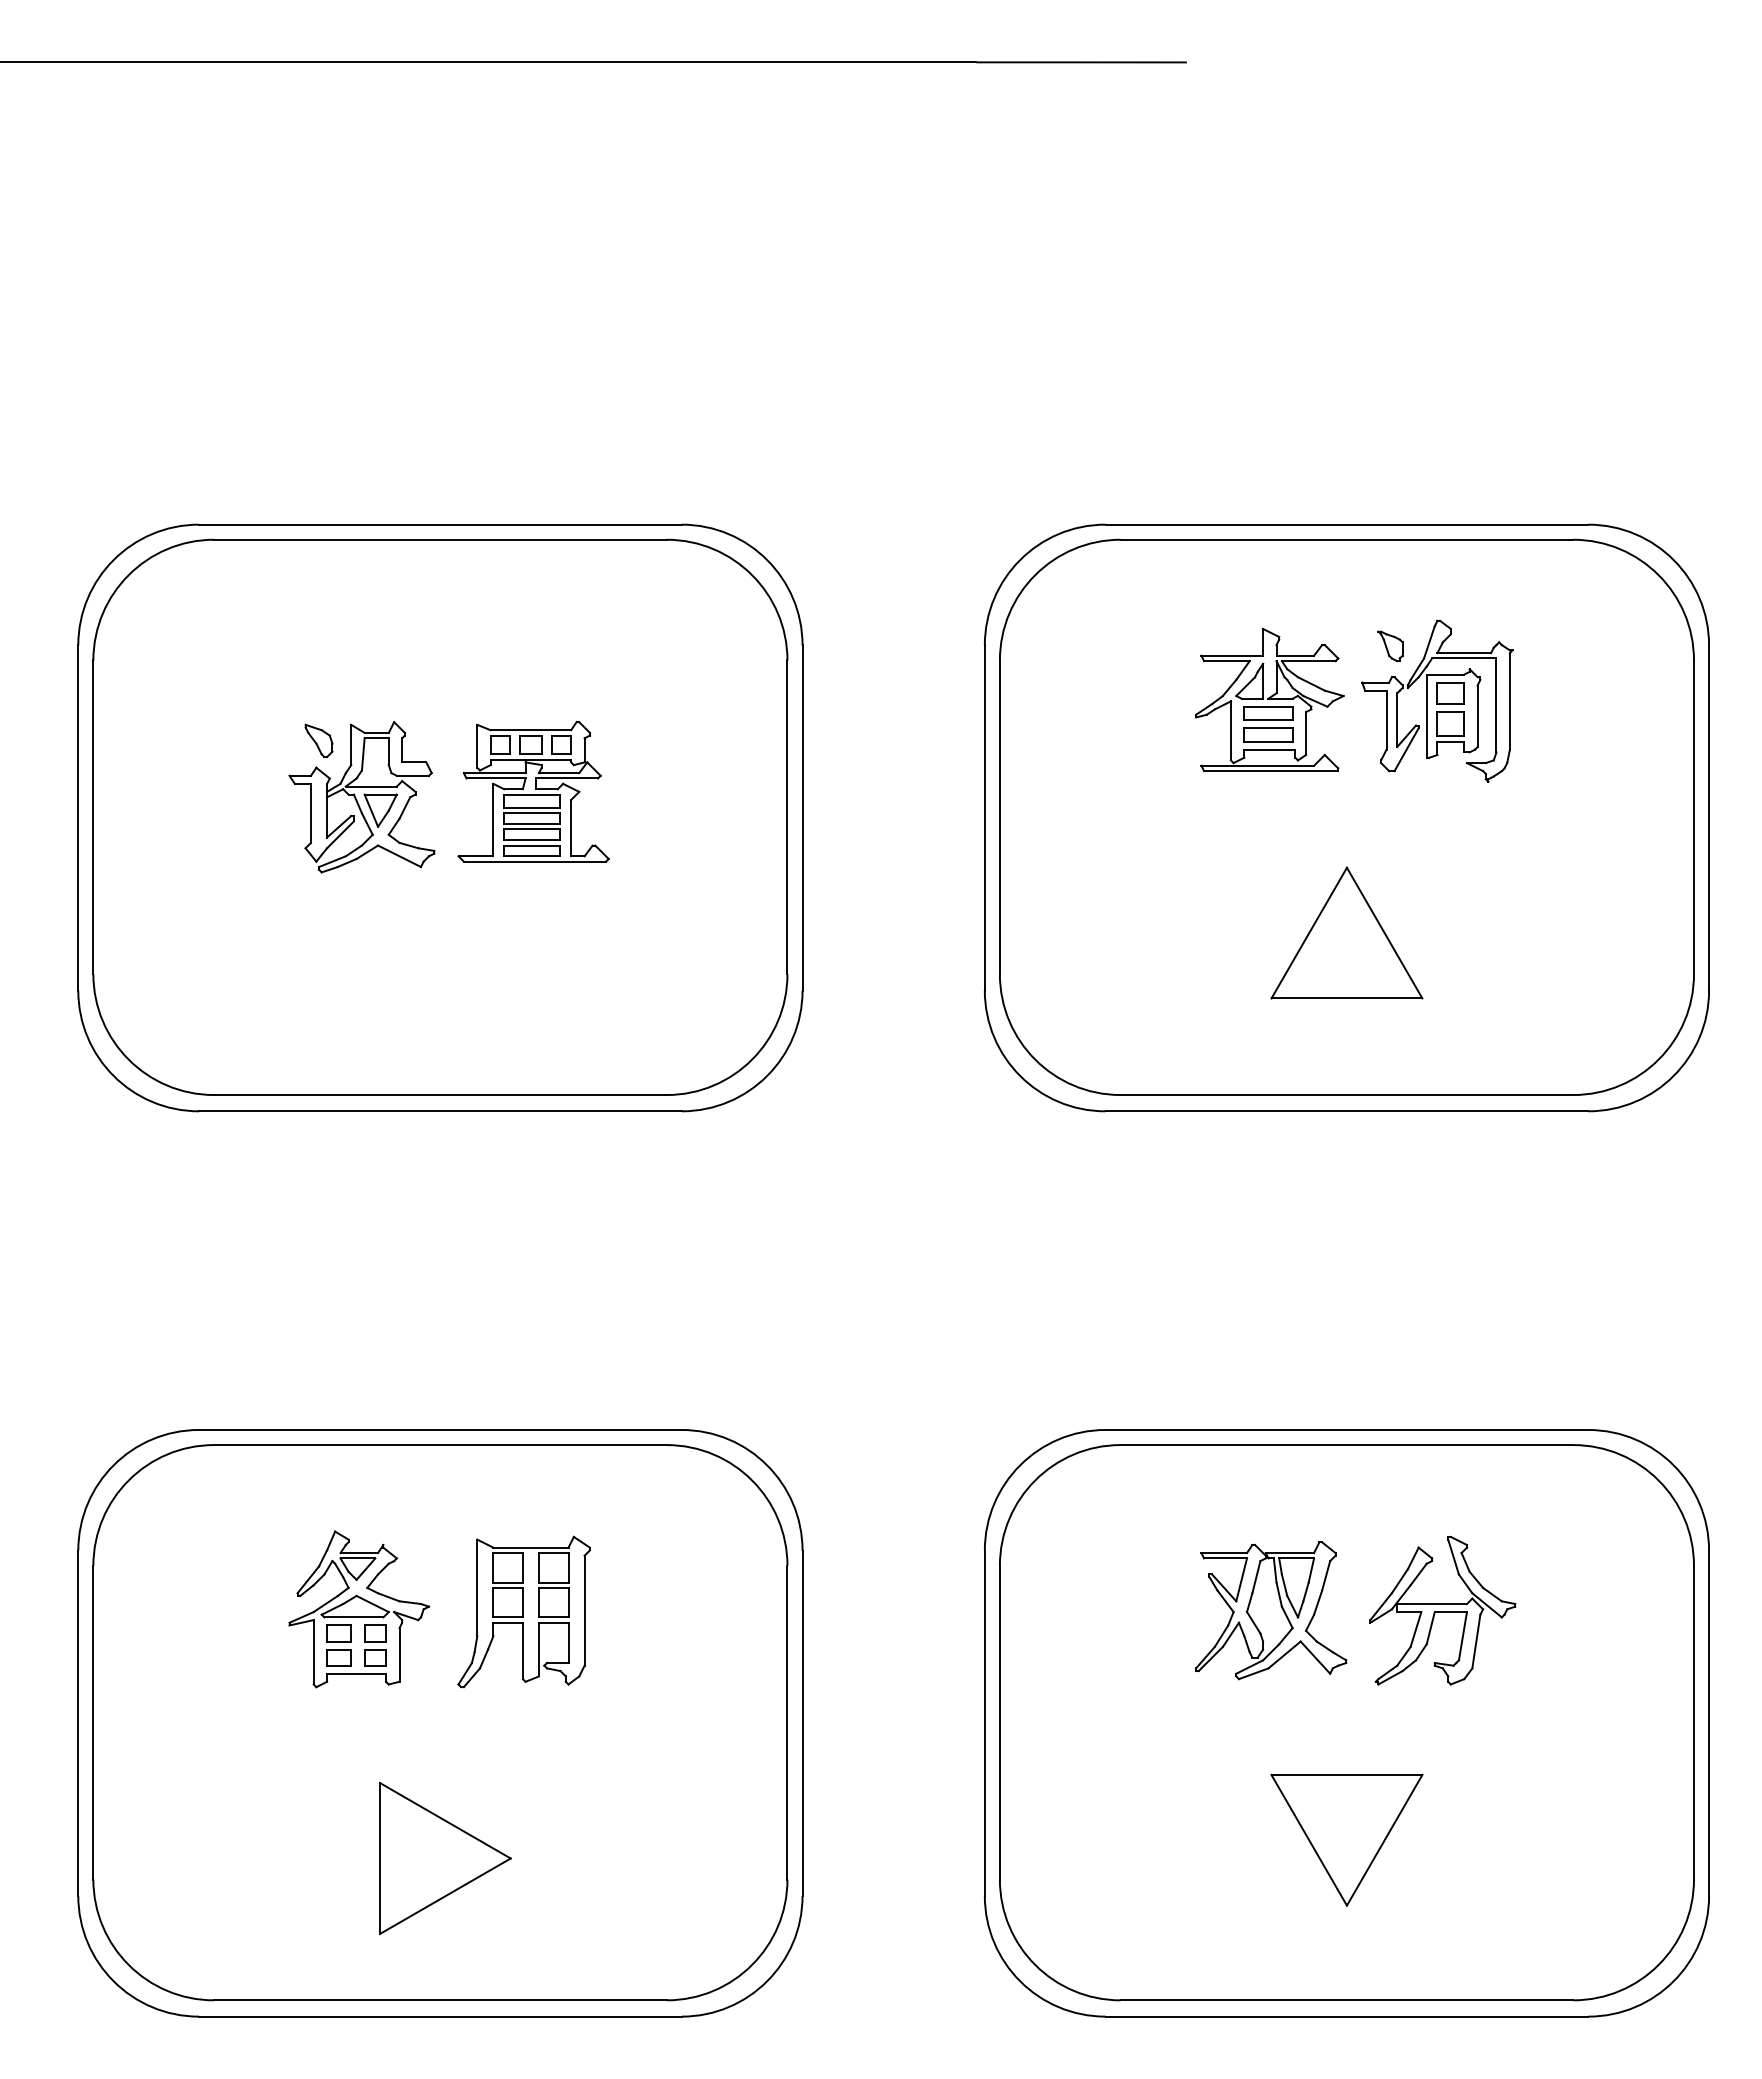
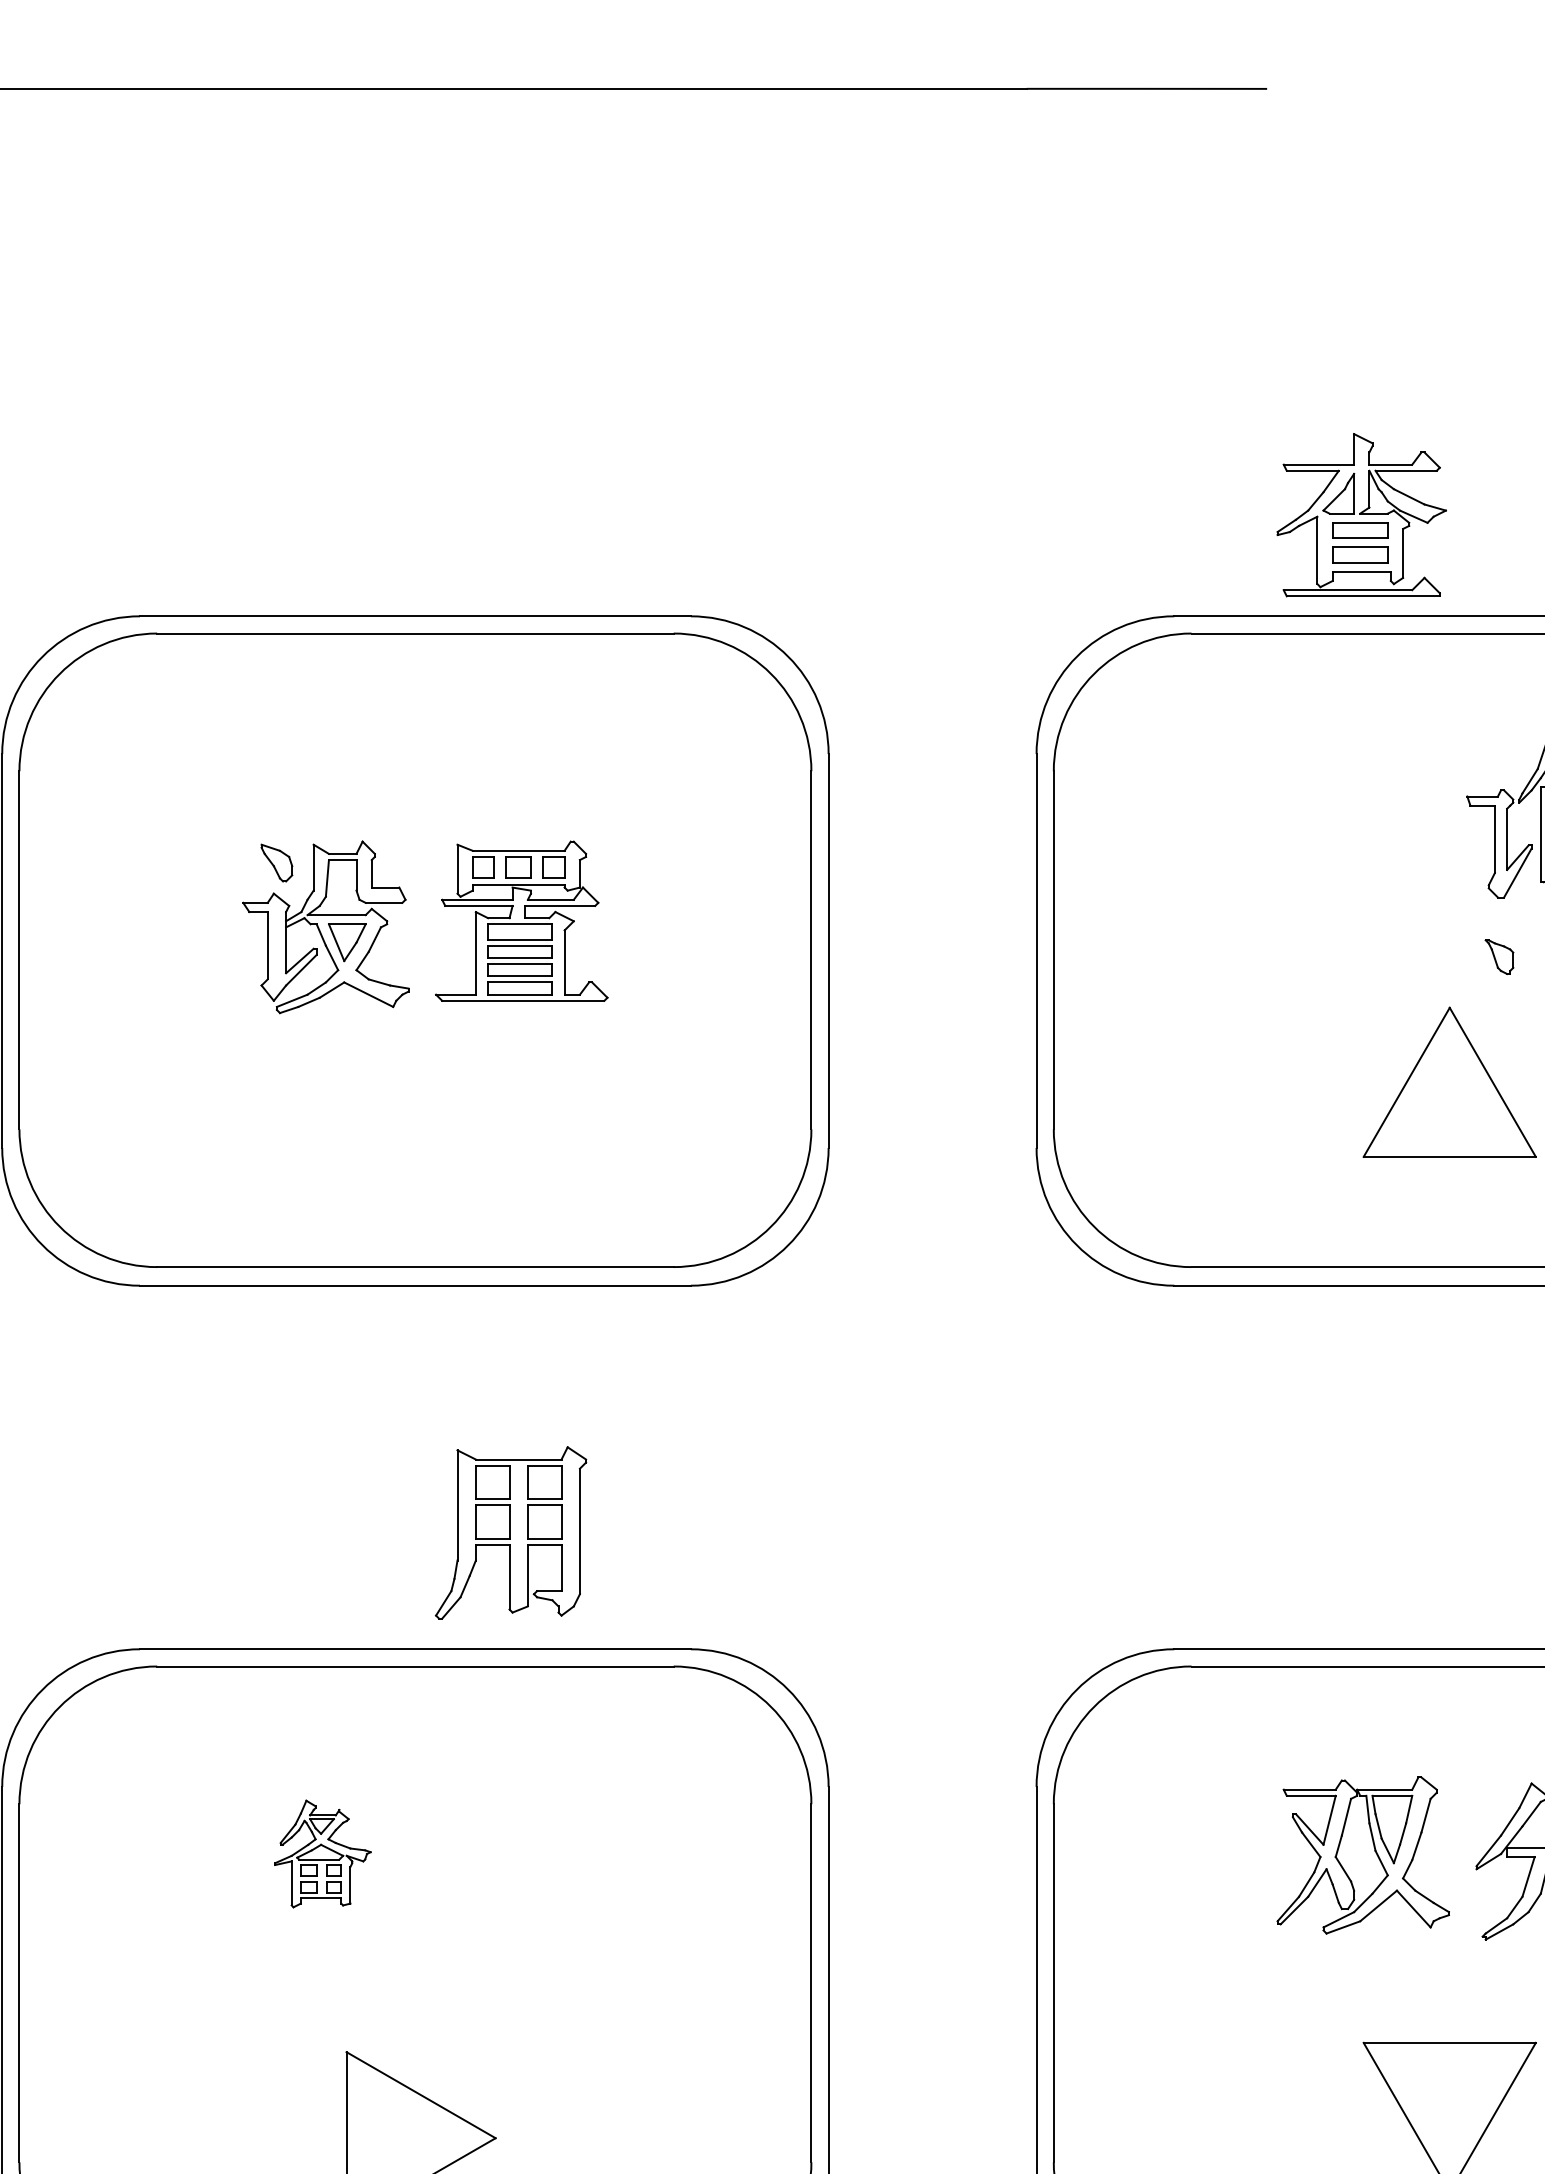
part: (1390, 646) -> (1499, 957), moved
part: (1269, 700) -> (1361, 515), moved
part: (359, 1609) -> (323, 1854), size x0.6
part: (523, 1611) -> (510, 1532), moved

